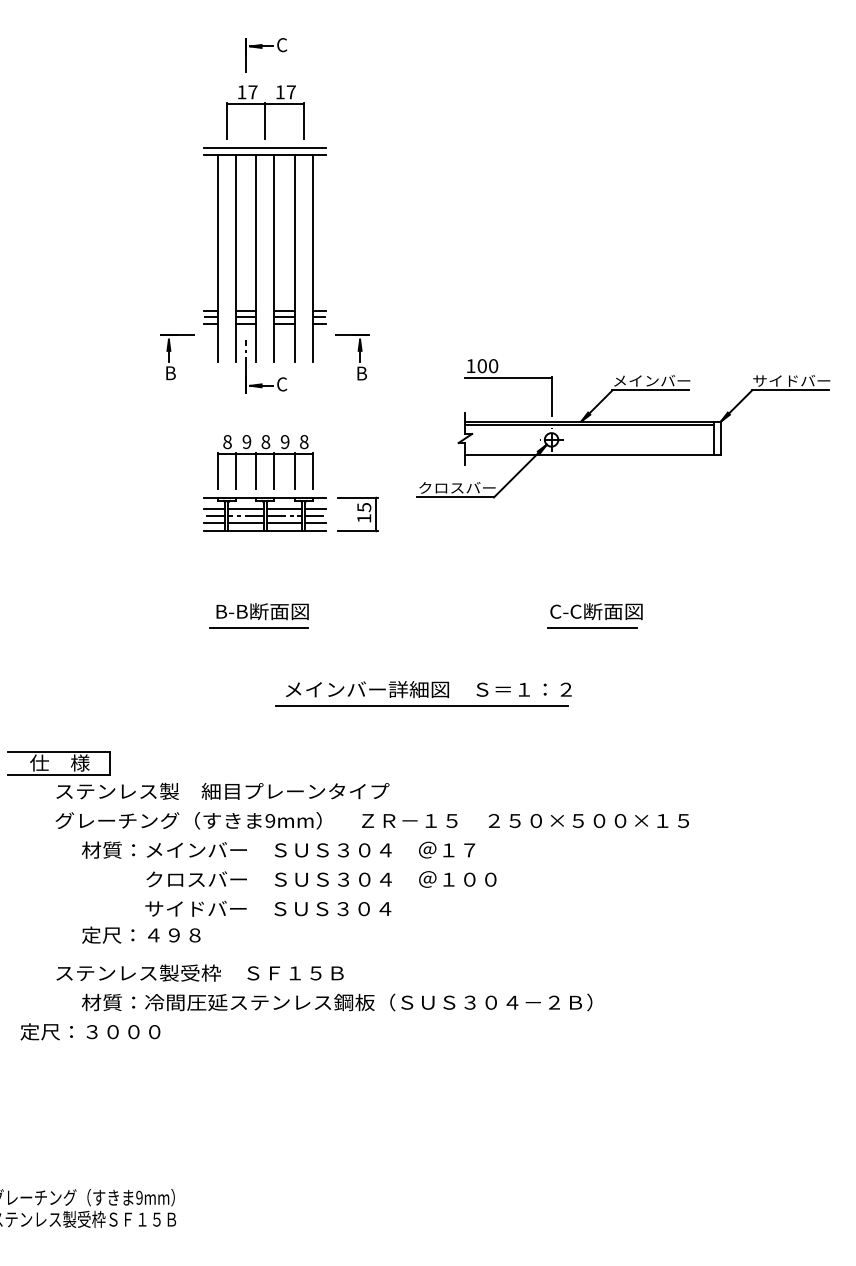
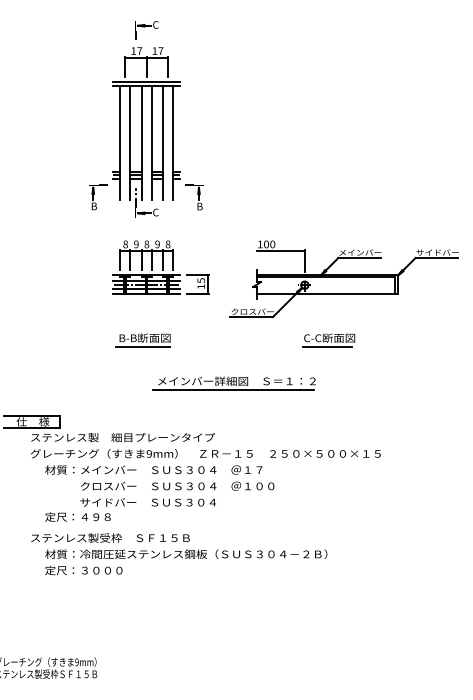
part: (621, 427) -> (343, 278), moved
text: (89, 1031) -> (83, 570), moved

